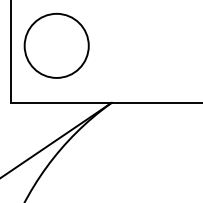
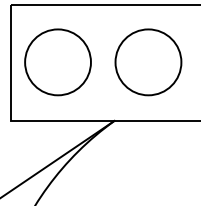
circle: (144, 45) -> (148, 61), added

